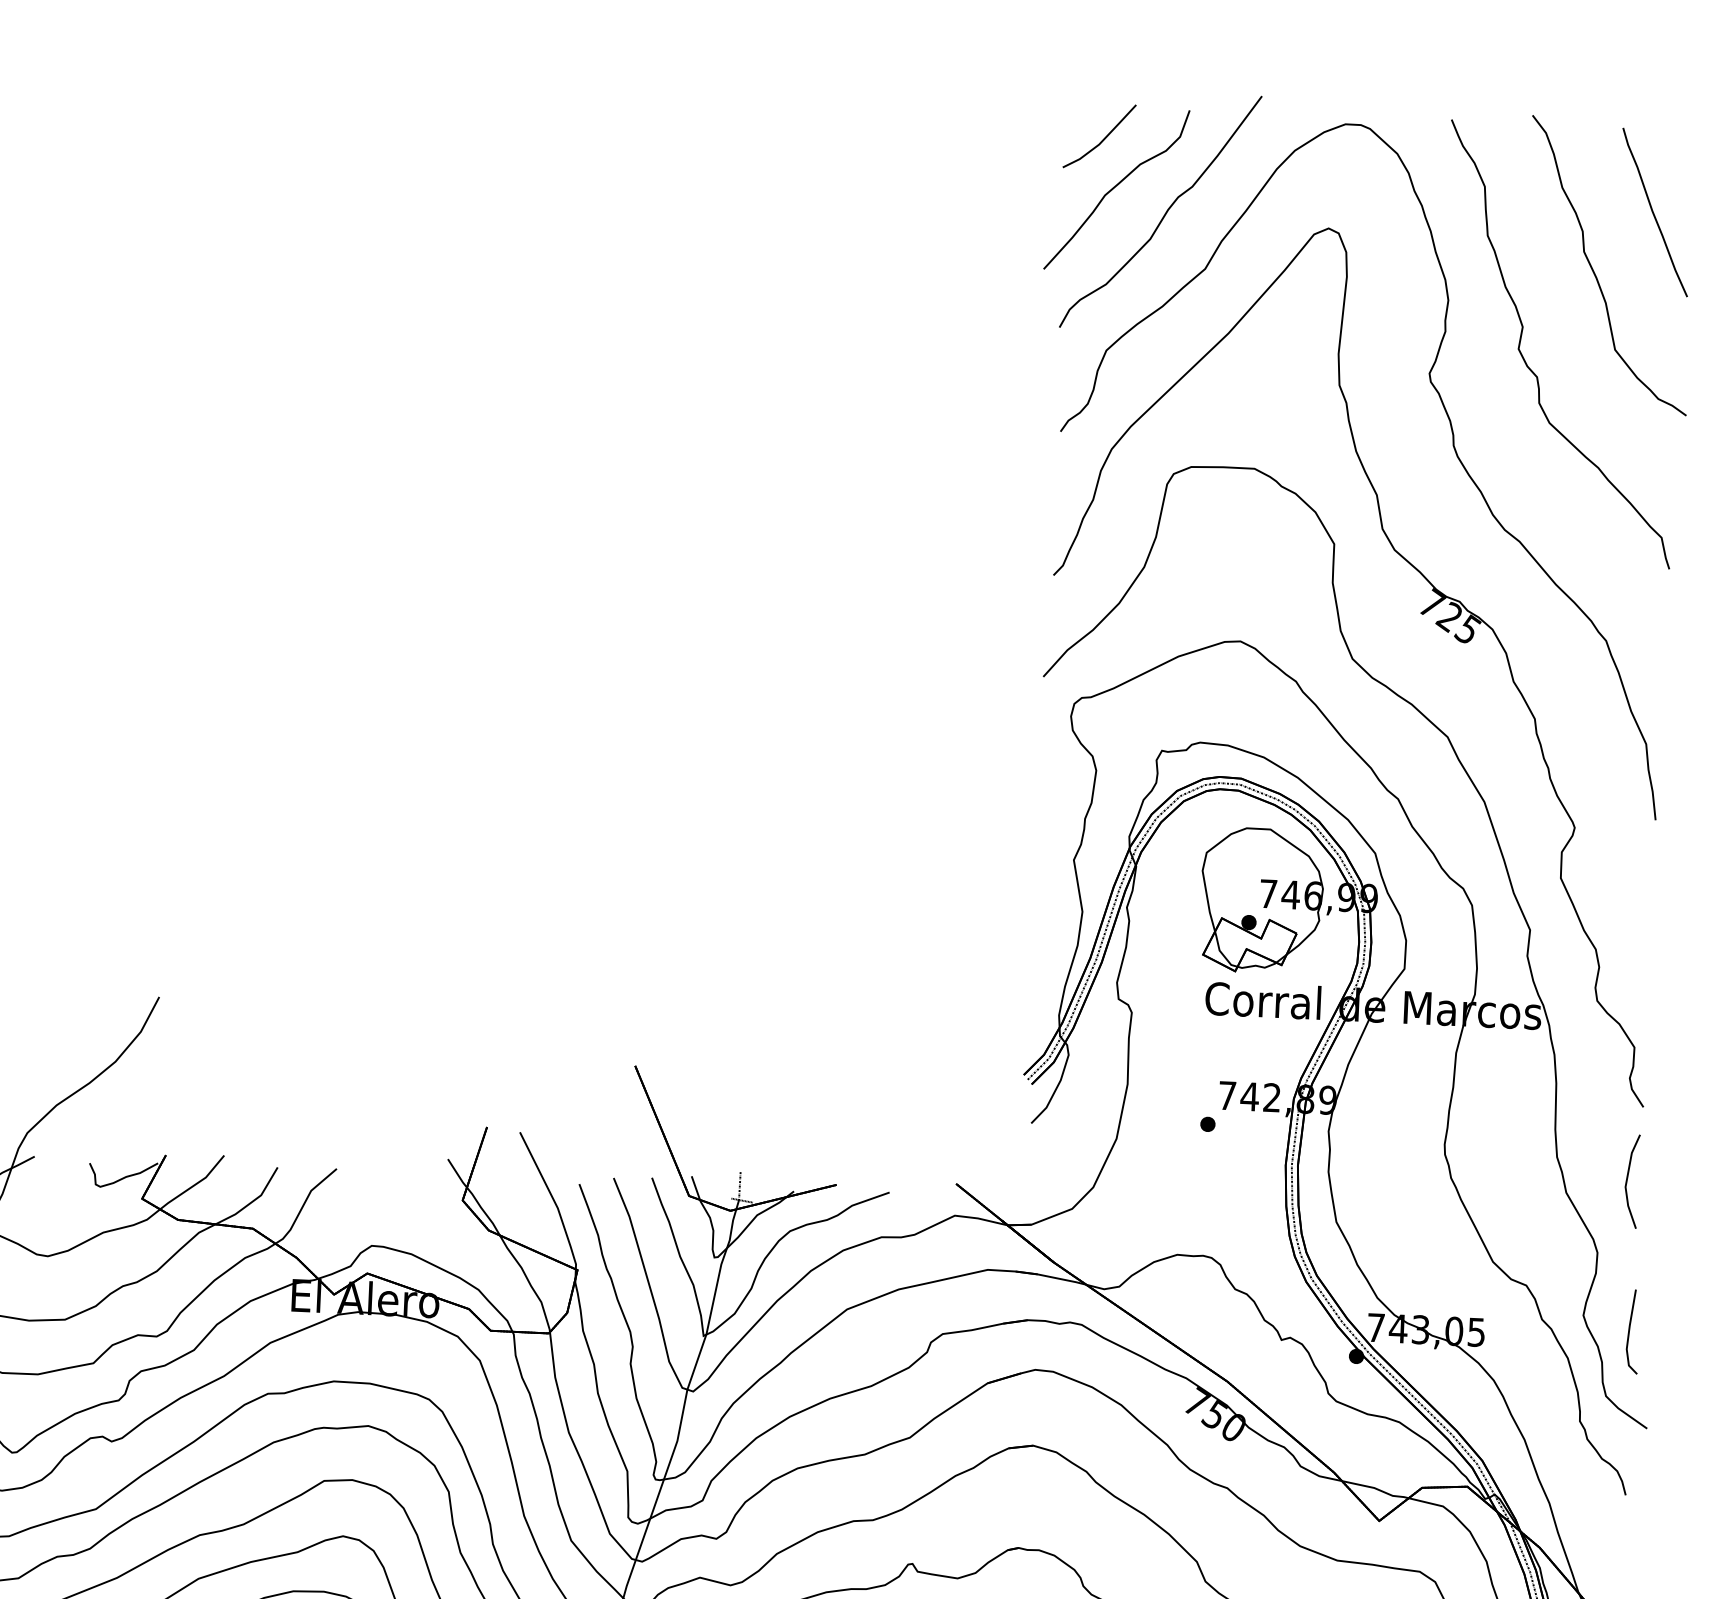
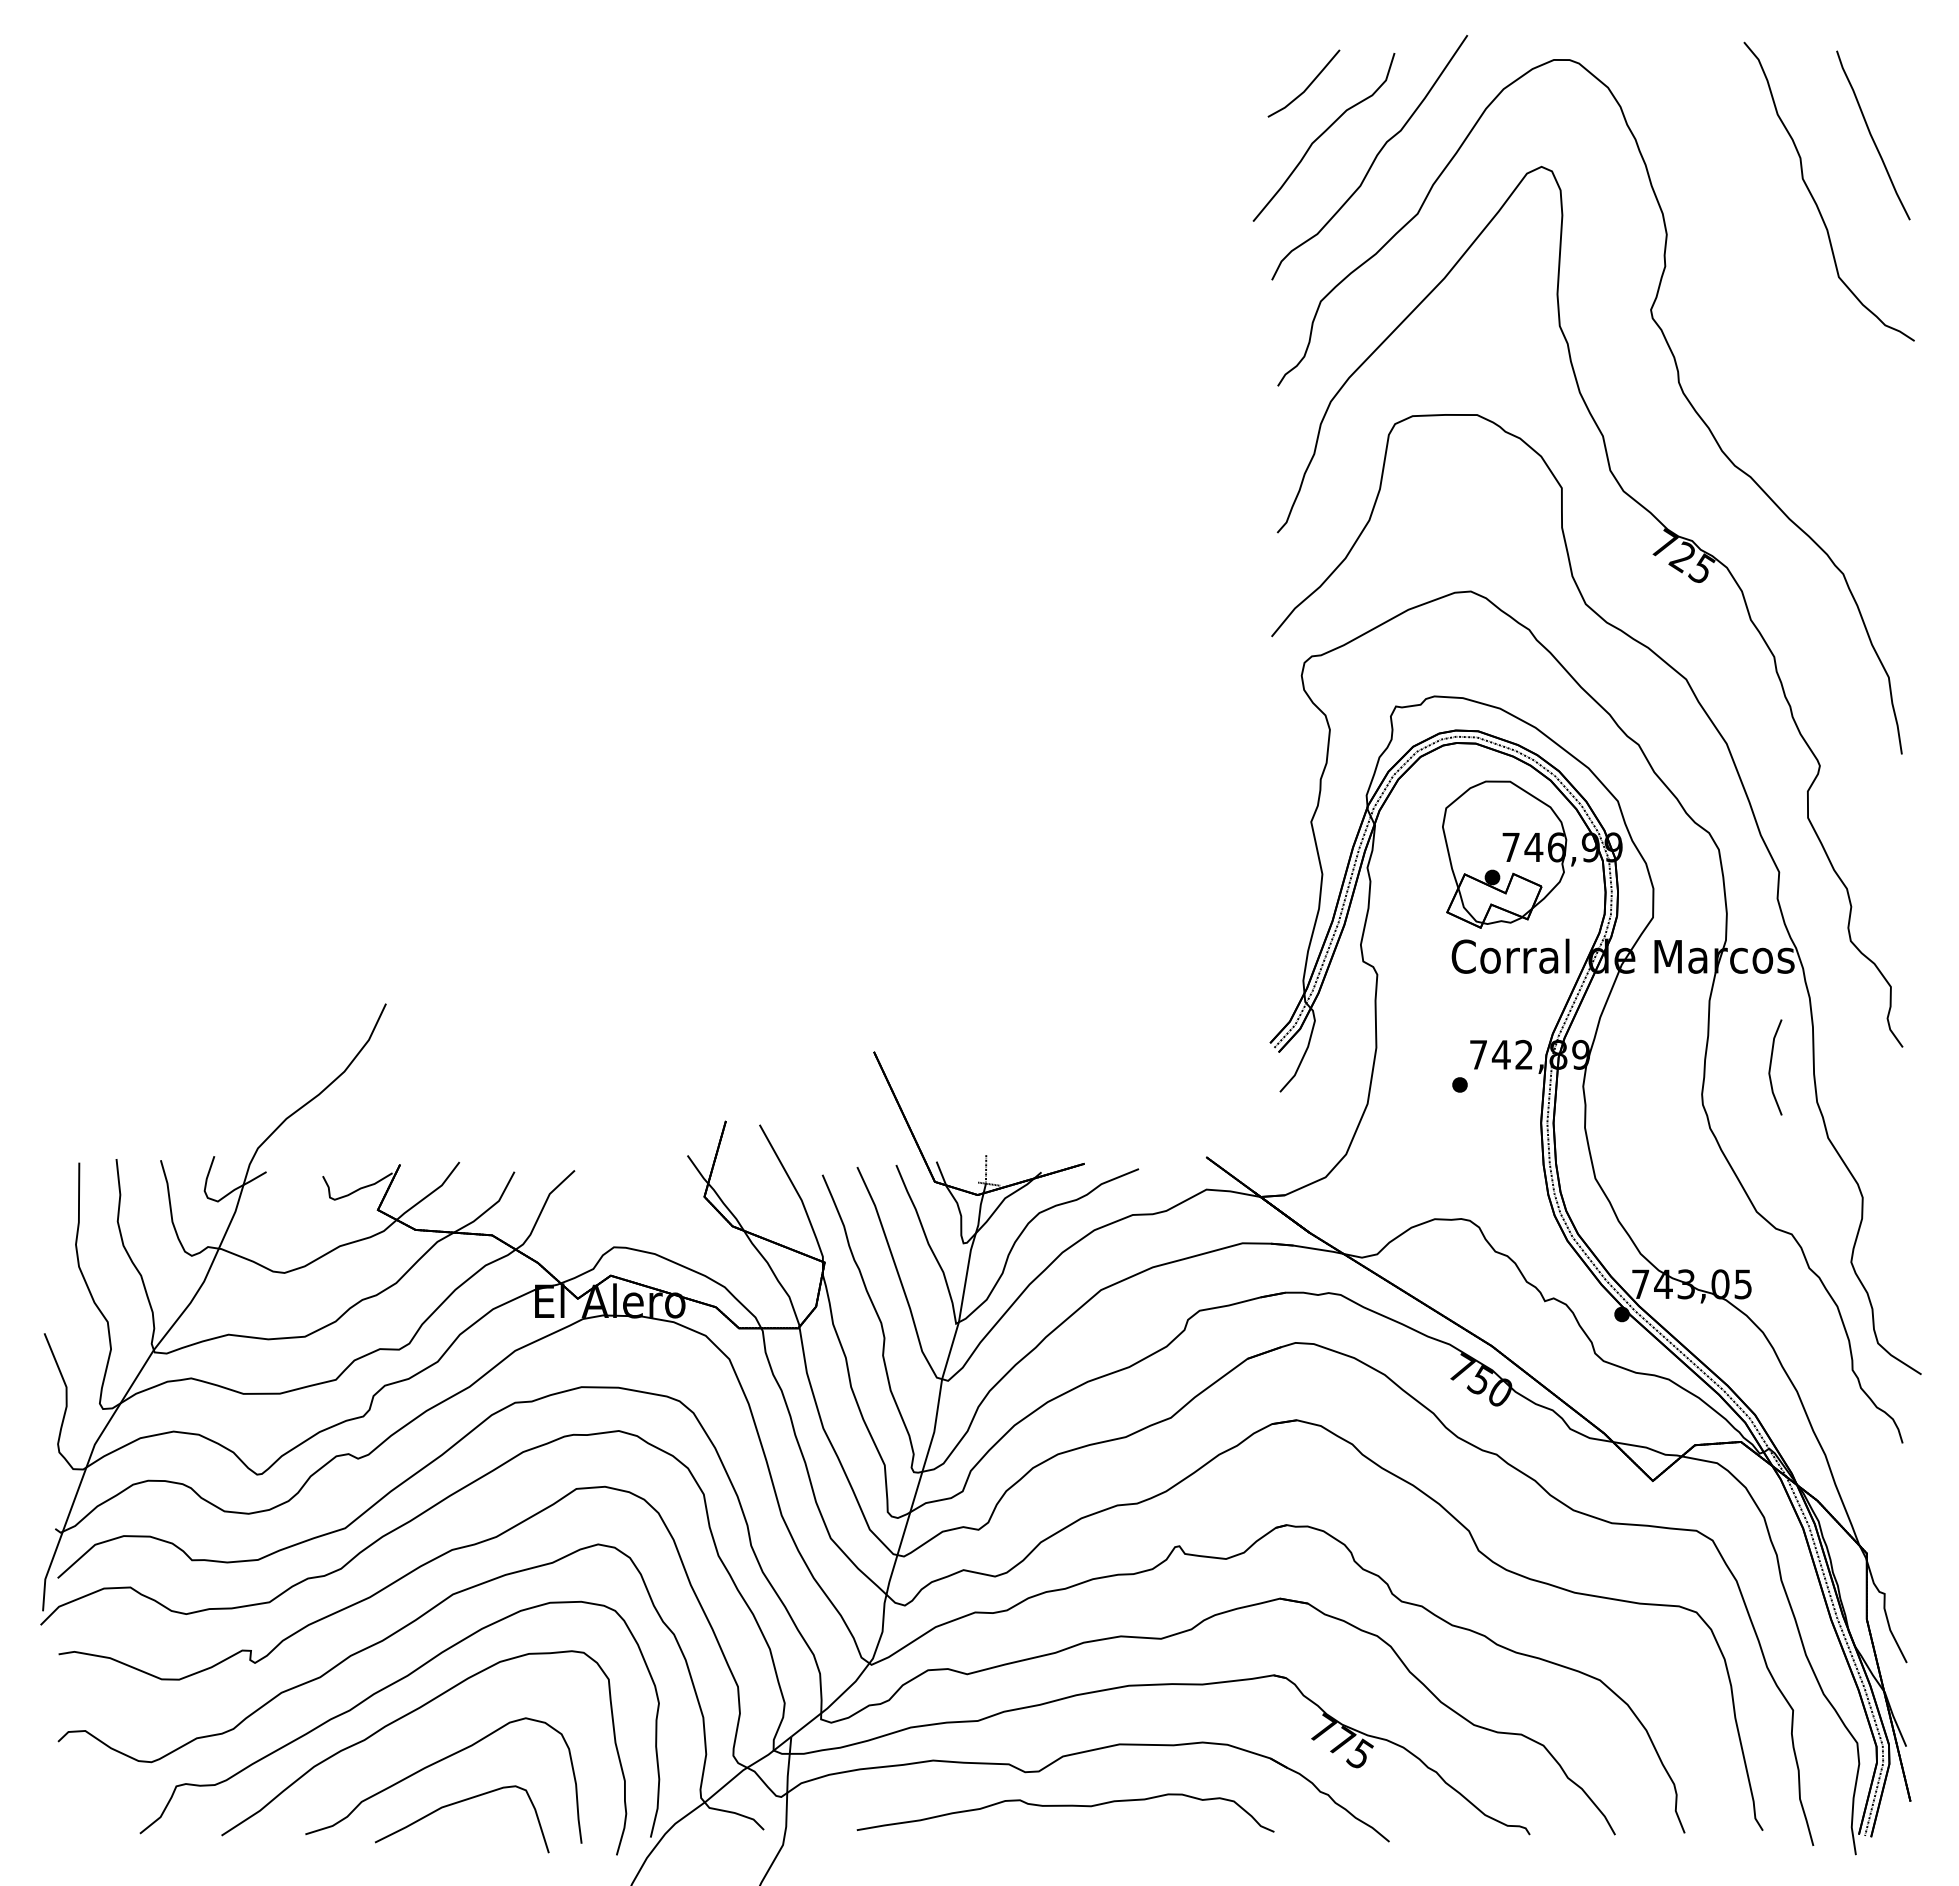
curve: (1532, 369) -> (1755, 301), removed
line: (1628, 1180) -> (1771, 1066), moved
line: (1630, 1331) -> (1899, 1276), removed

